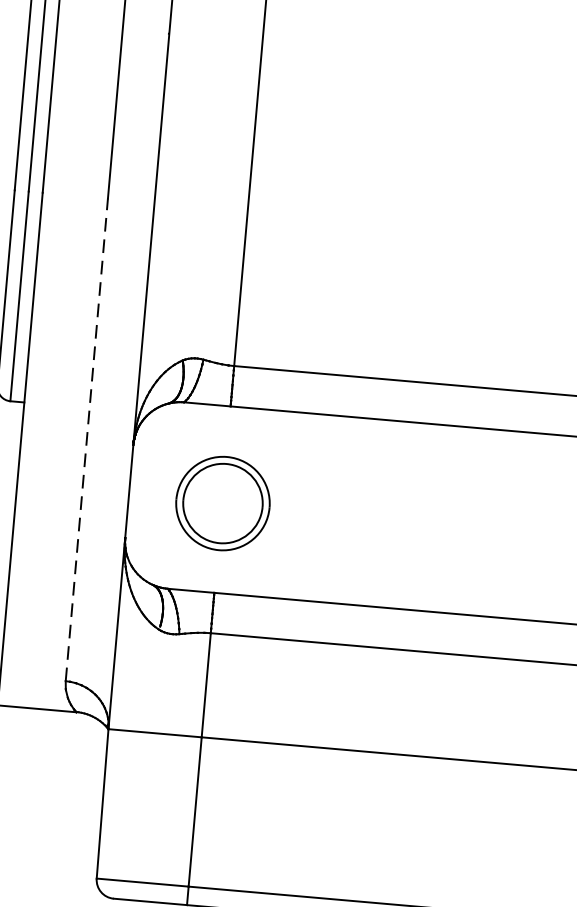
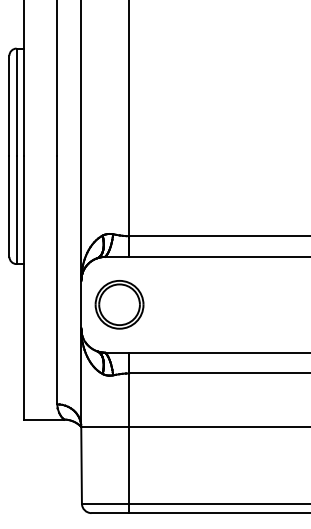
line: (87, 438) -> (57, 279), dashed -> solid
part: (222, 502) -> (119, 304), moved

